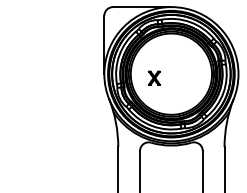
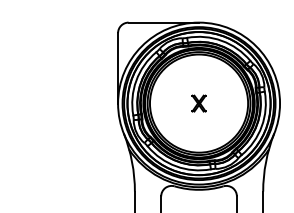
part: (153, 77) -> (197, 102), moved

